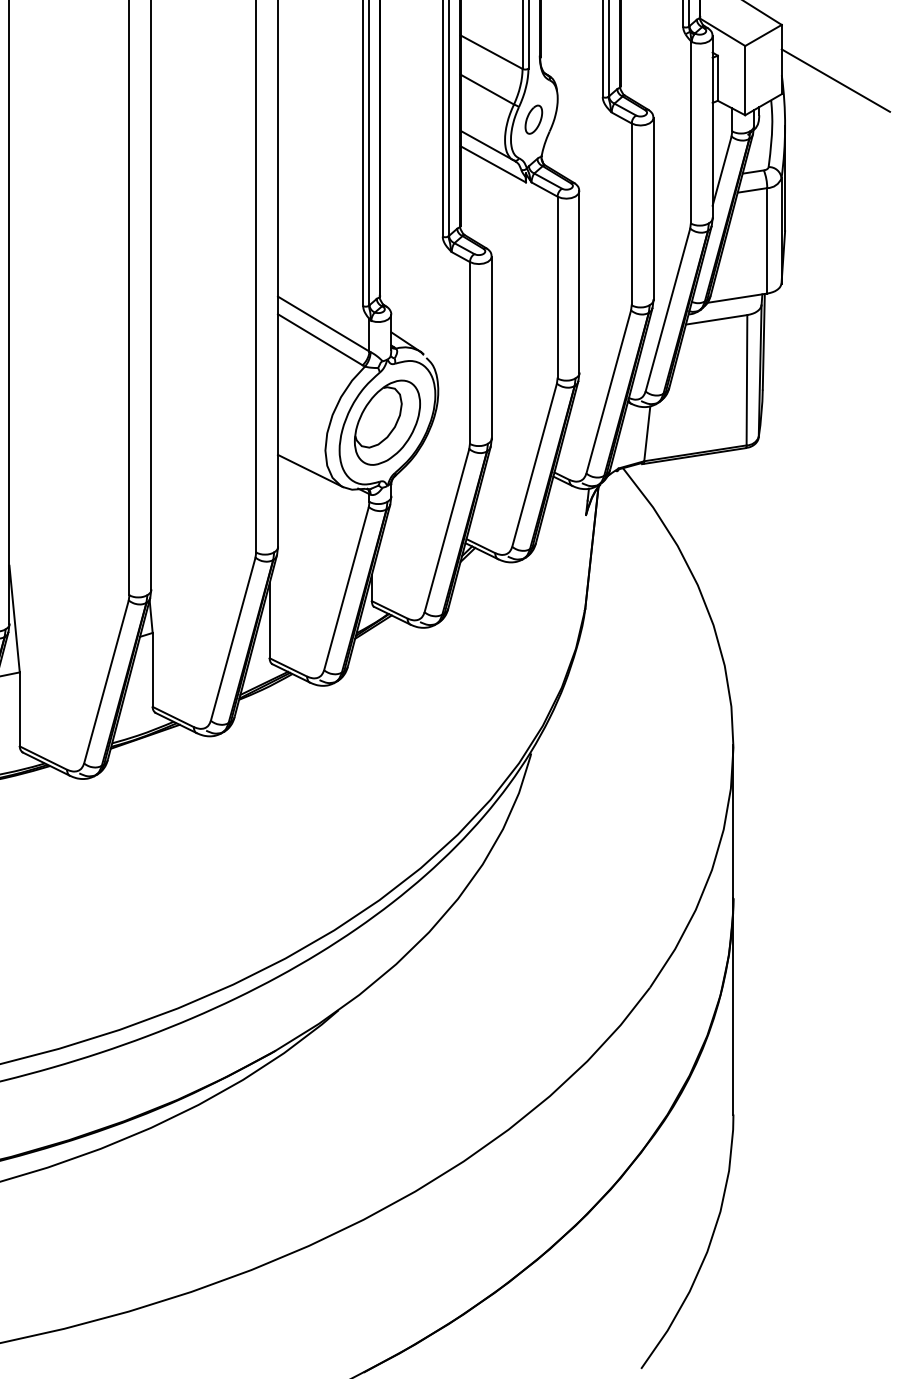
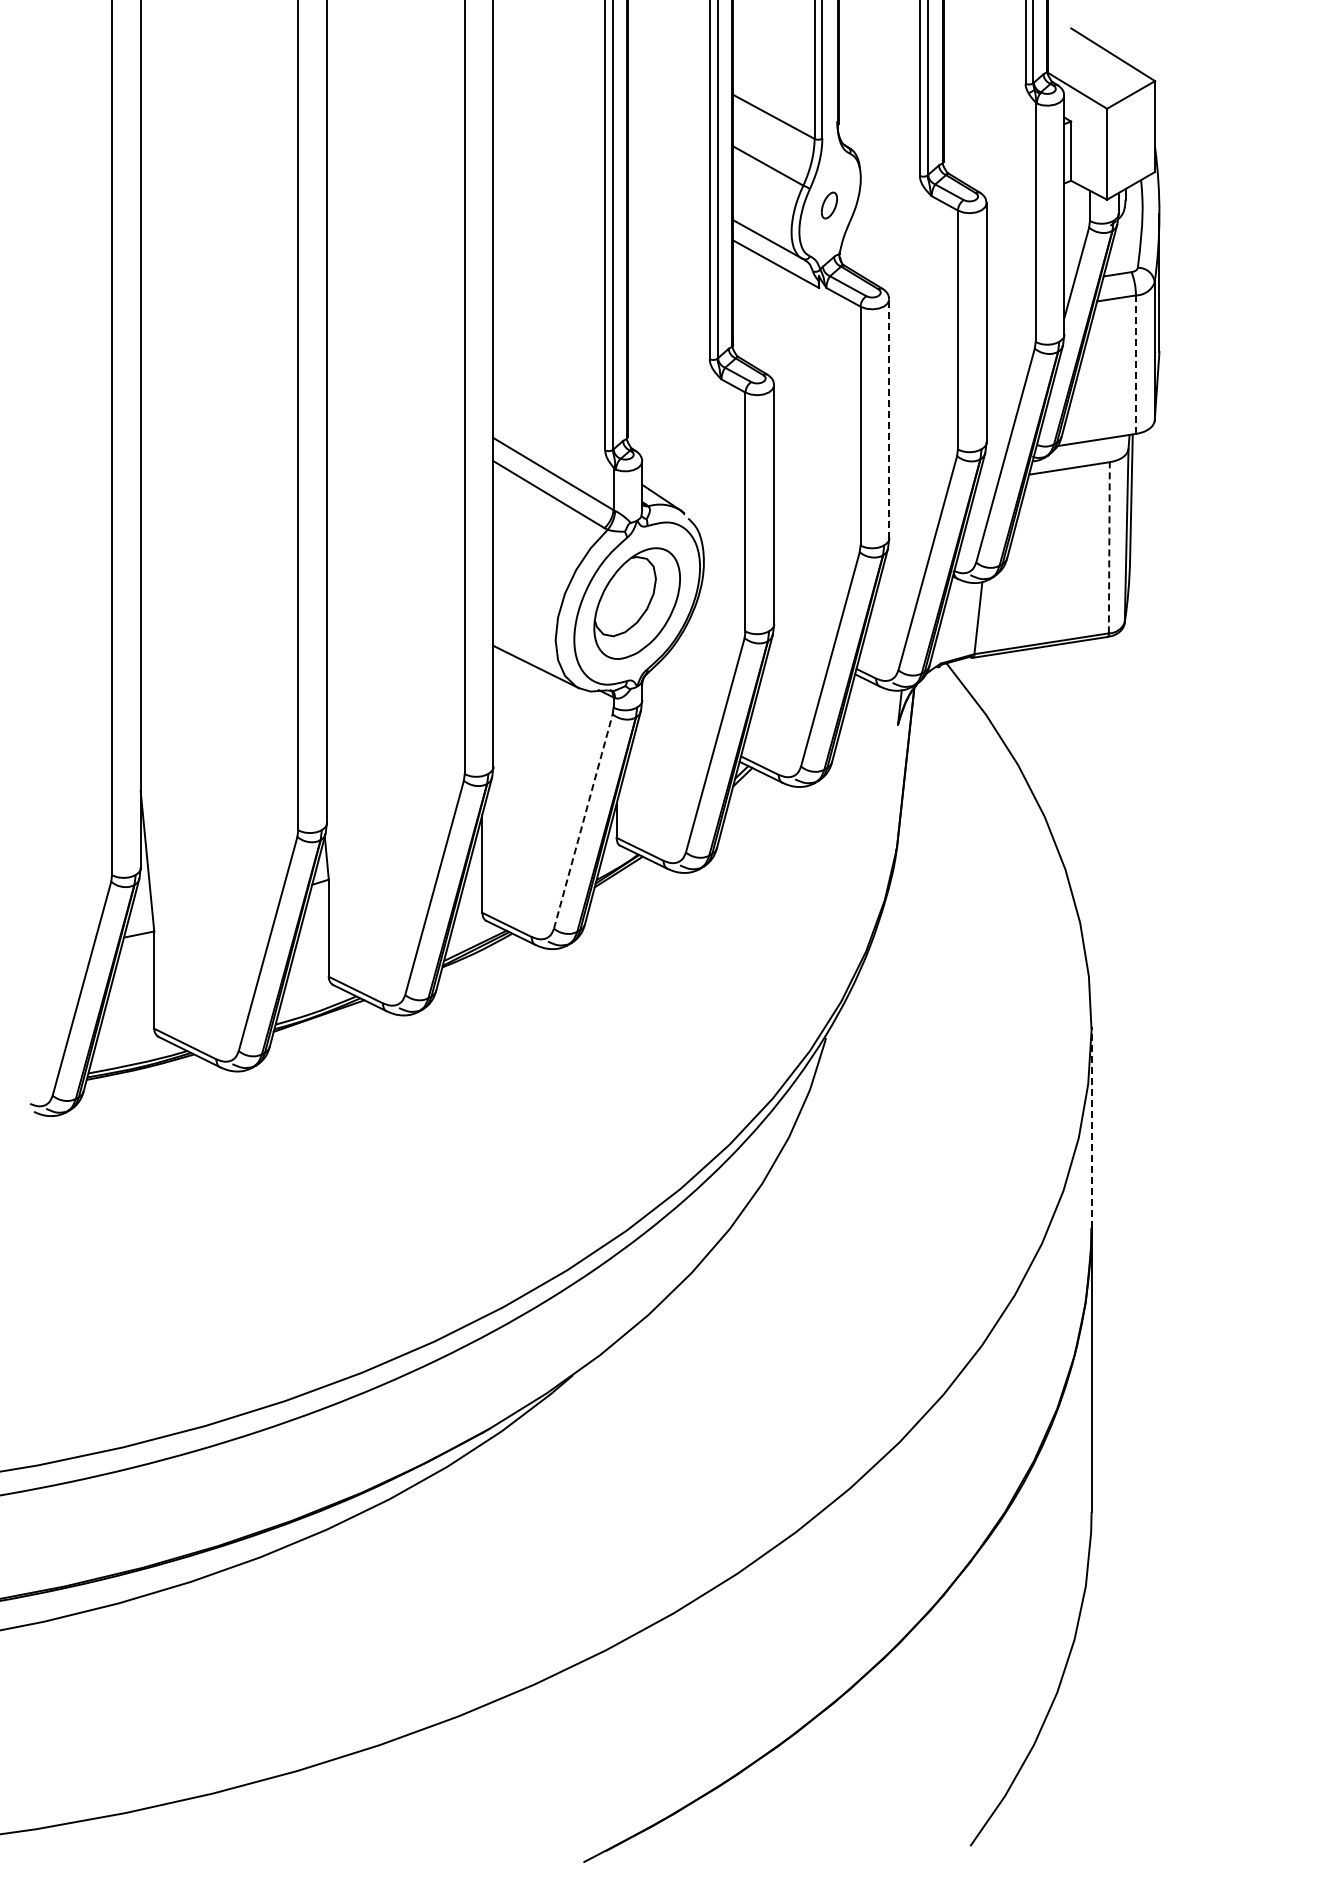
line: (836, 80) -> (1226, 154), removed
part: (533, 119) -> (829, 205), size x0.7
line: (766, 240) -> (1135, 364), solid -> dashed
line: (579, 282) -> (889, 419), solid -> dashed
line: (747, 380) -> (1109, 547), solid -> dashed
line: (346, 588) -> (583, 821), solid -> dashed
line: (733, 821) -> (1091, 1127), solid -> dashed

